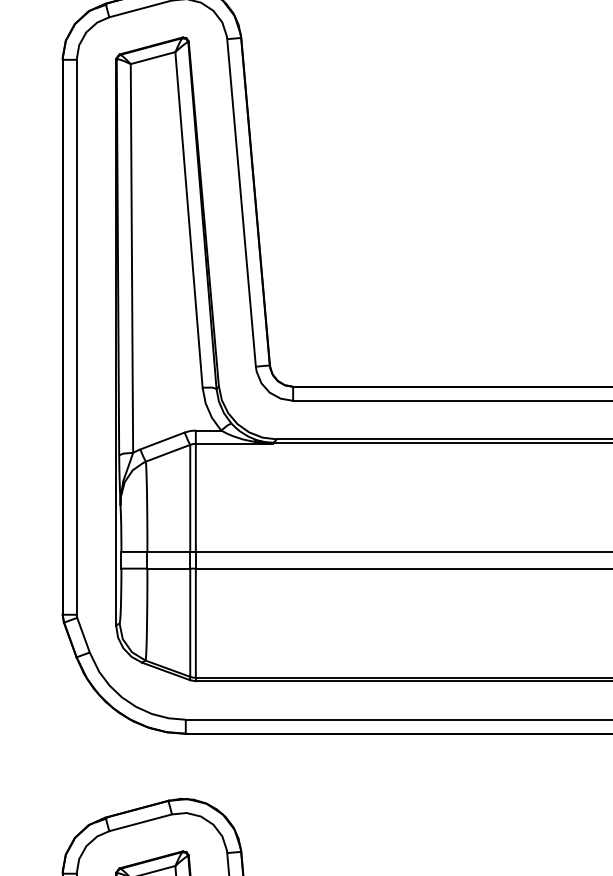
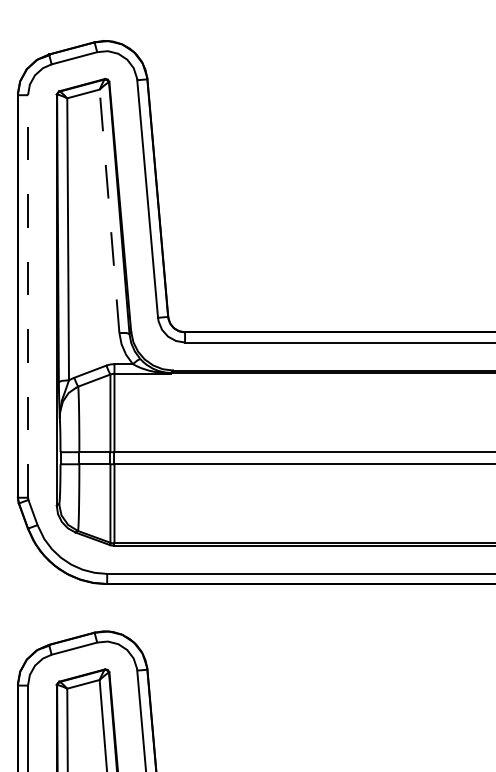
line: (188, 218) -> (109, 210), solid -> dashed
line: (77, 335) -> (28, 295), solid -> dashed

